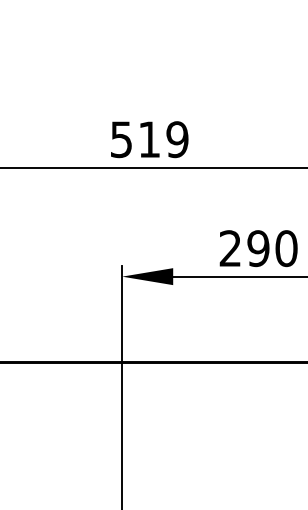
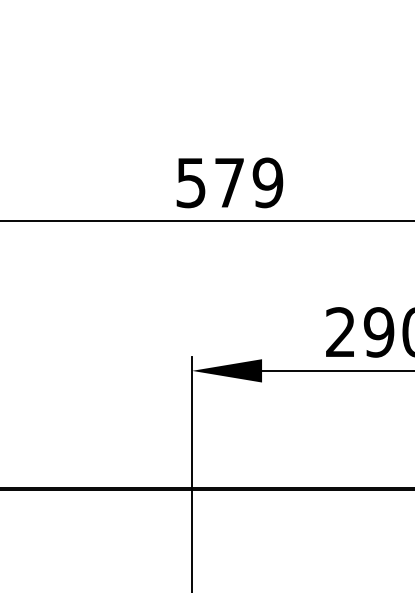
text: (149, 139) -> (229, 182), 519 -> 579

